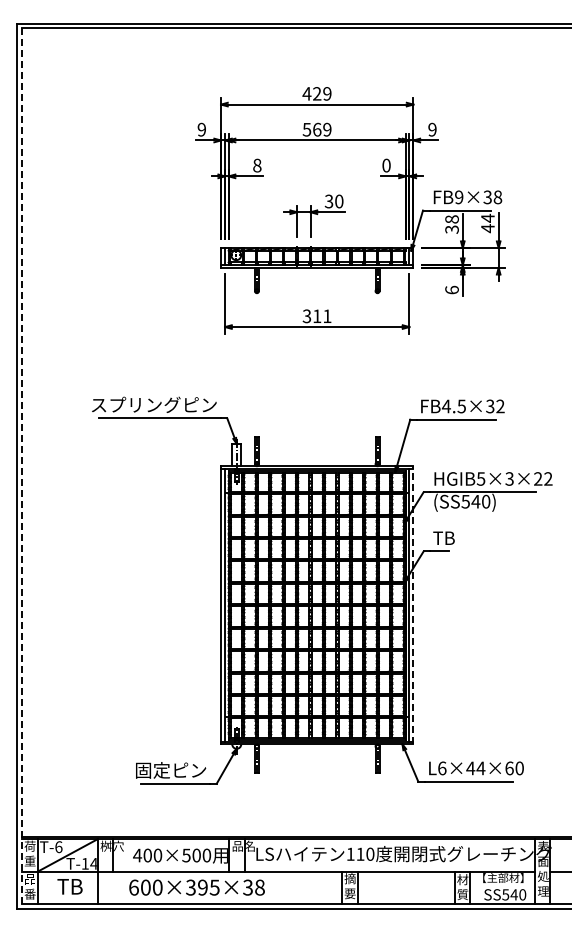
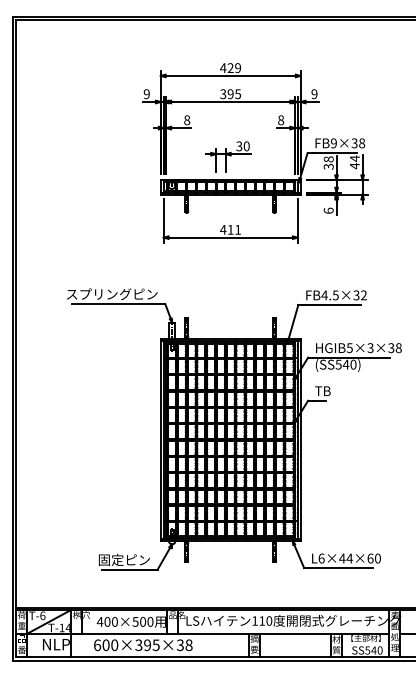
text: (317, 129) -> (230, 94), 569 -> 395
text: (386, 165) -> (281, 120), 0 -> 8
text: (306, 316) -> (222, 229), 311 -> 411
line: (21, 466) -> (15, 339), dashed -> solid
text: (543, 478) -> (395, 347), HGIB5×3×22 -> HGIB5×3×38
line: (413, 604) -> (300, 439), dashed -> solid
text: (76, 886) -> (55, 644), TB -> NLP

